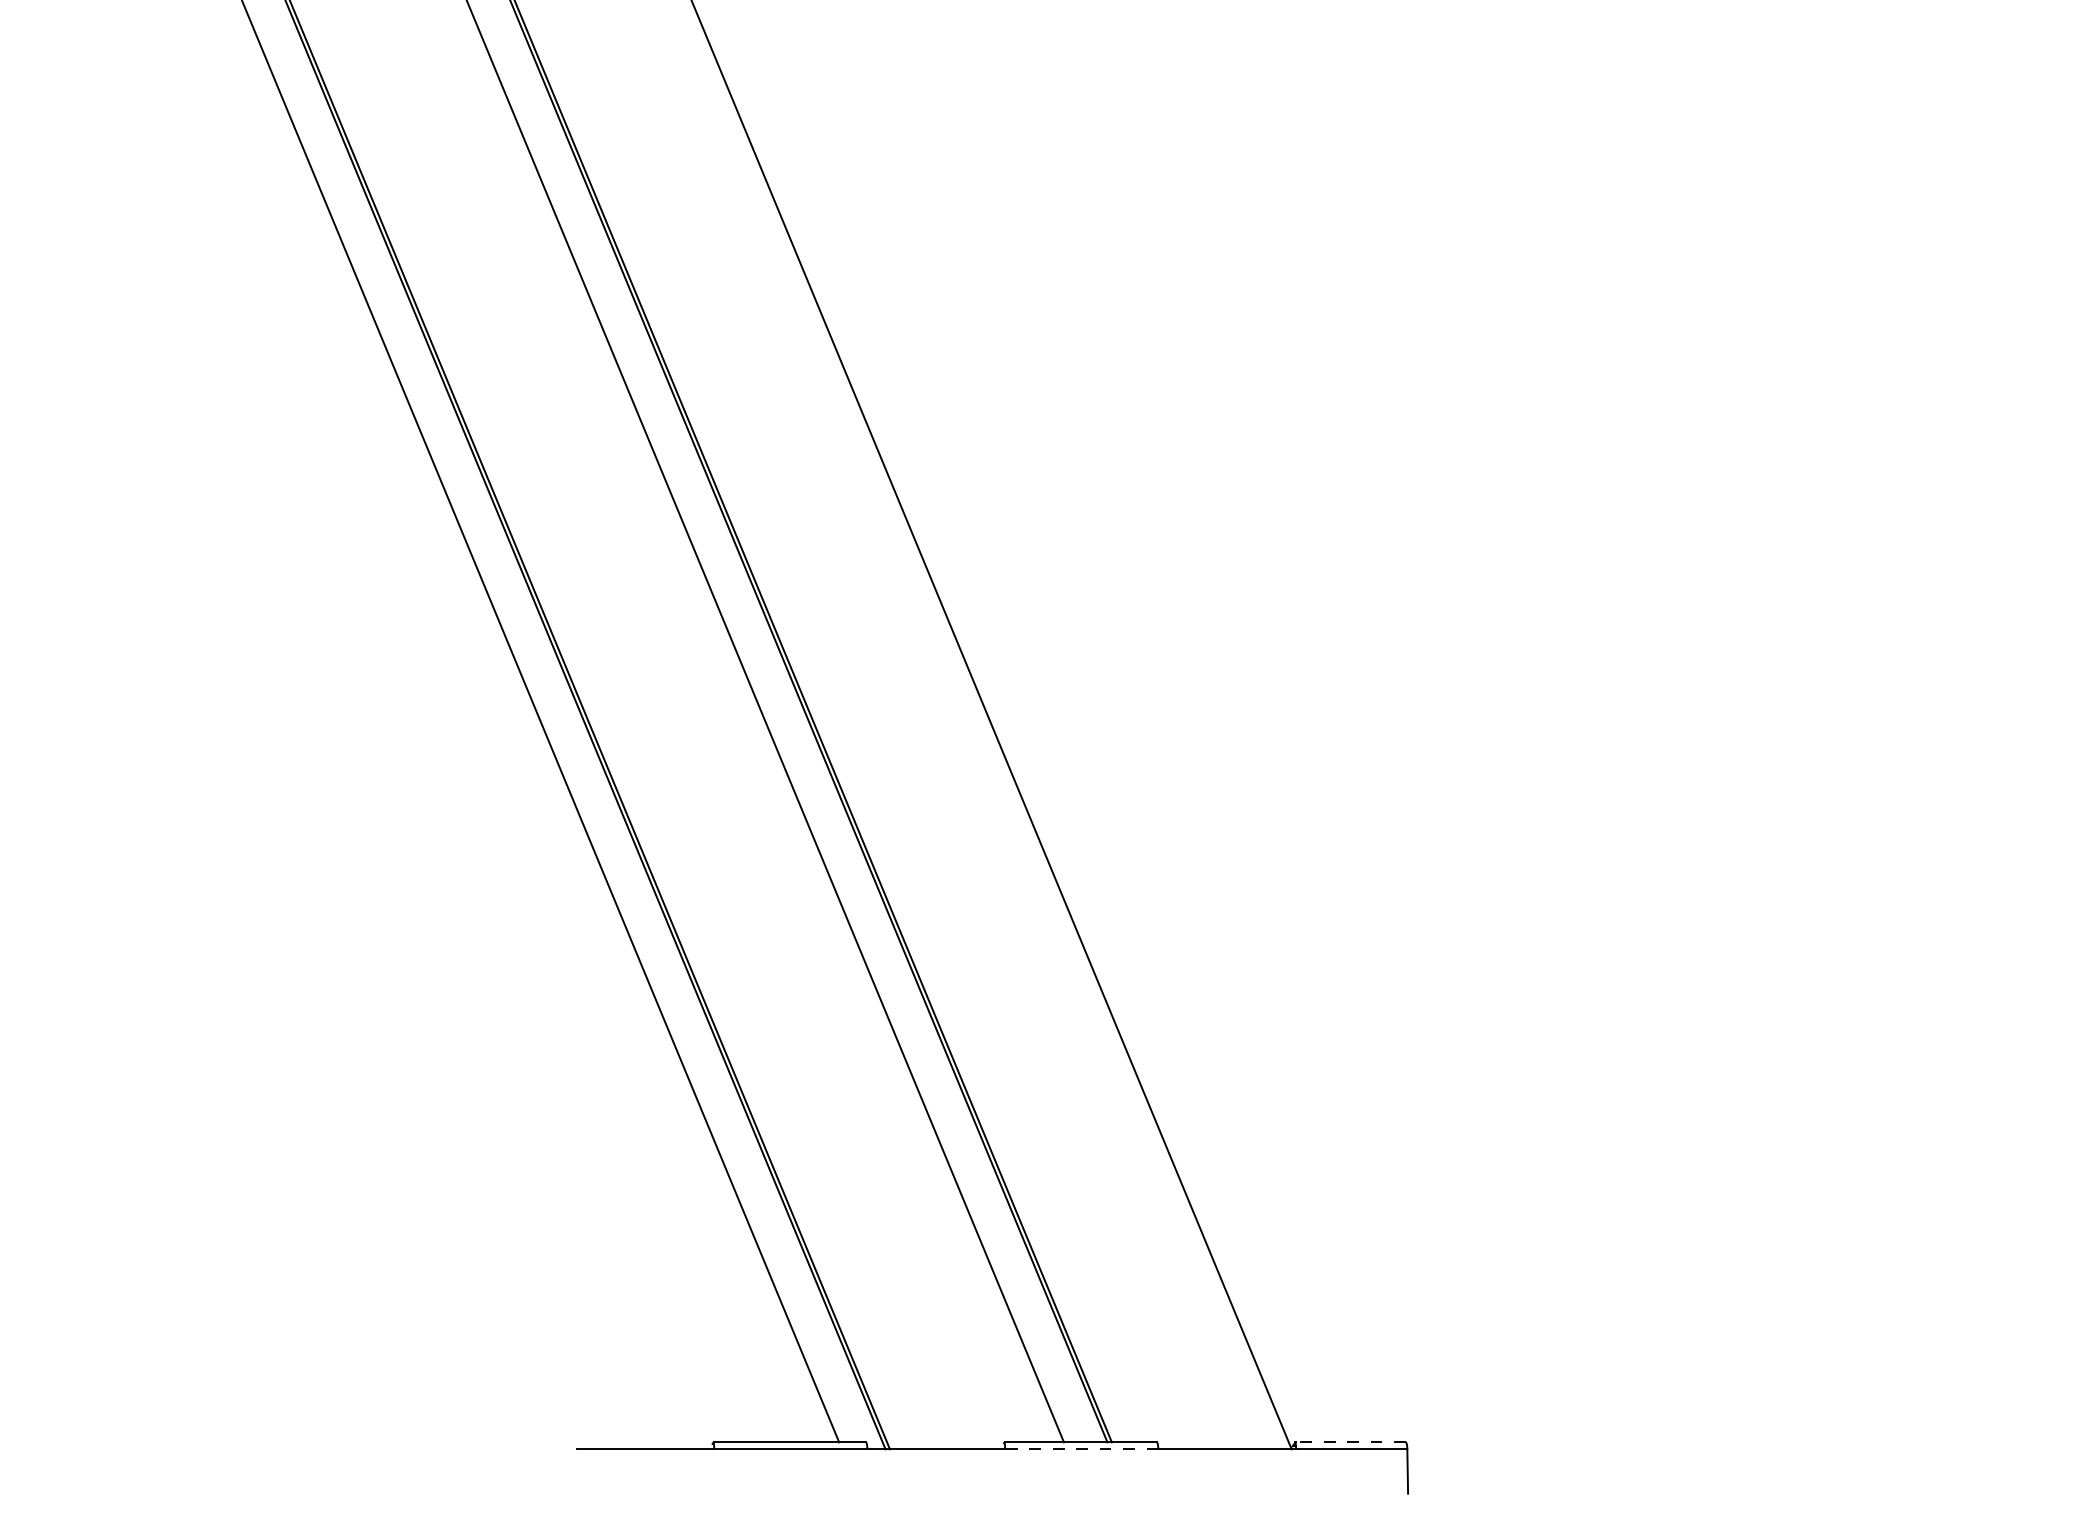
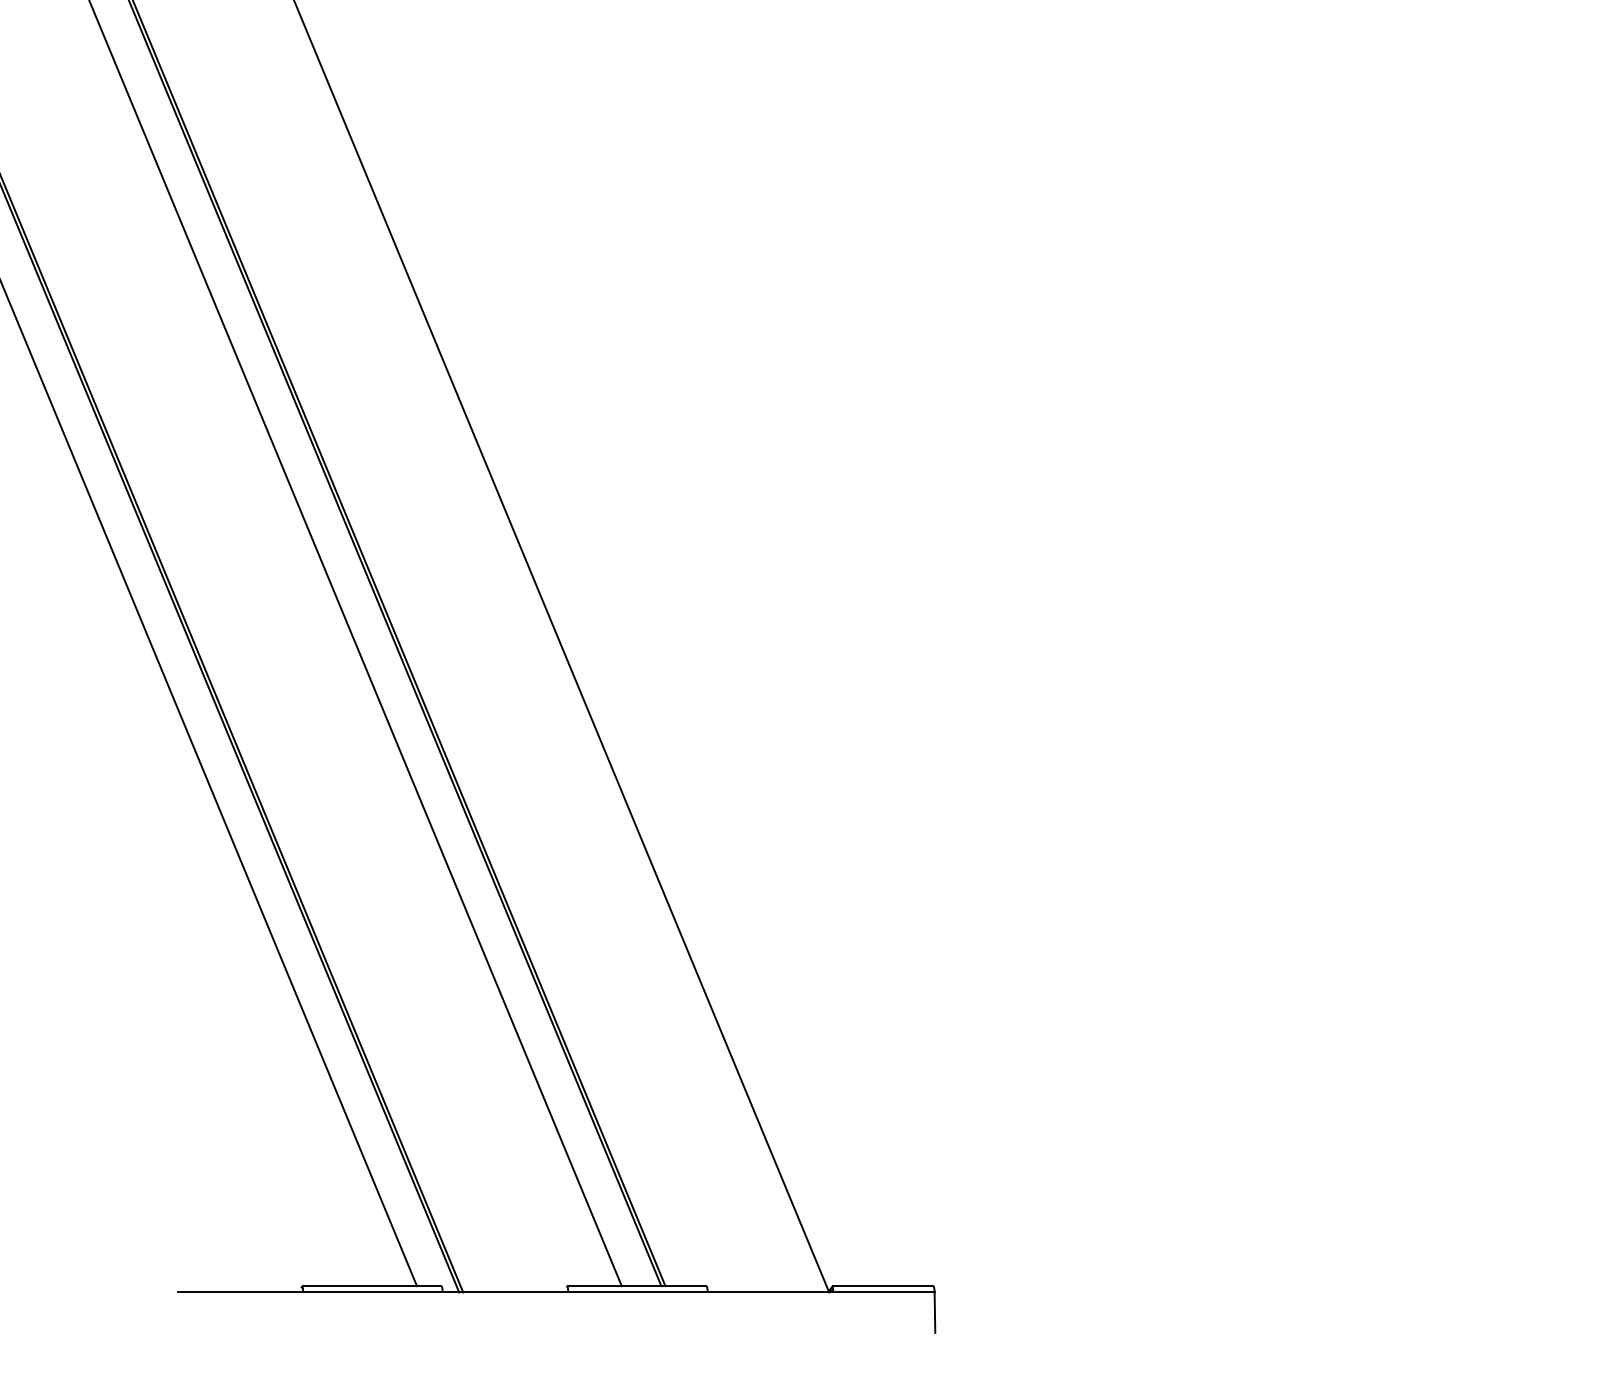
line: (1350, 1442) -> (882, 1286), dashed -> solid
line: (1081, 1449) -> (637, 1292), dashed -> solid

